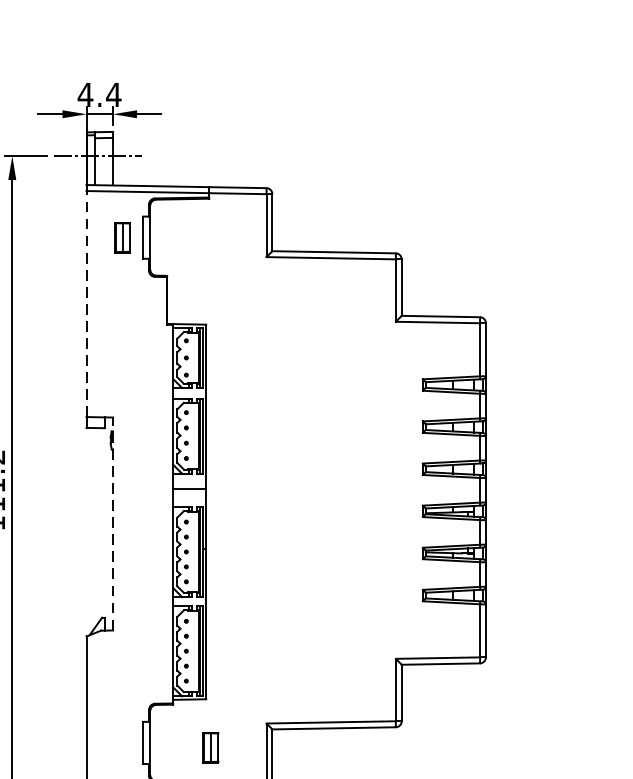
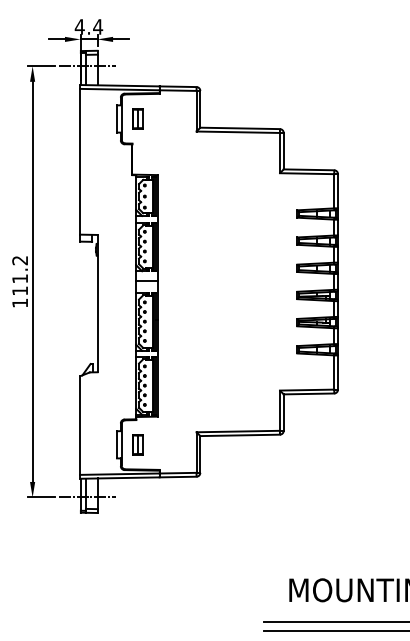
part: (122, 236) -> (137, 118), moved
line: (86, 303) -> (80, 161), dashed -> solid
line: (112, 523) -> (97, 303), dashed -> solid
part: (210, 747) -> (137, 444), moved

